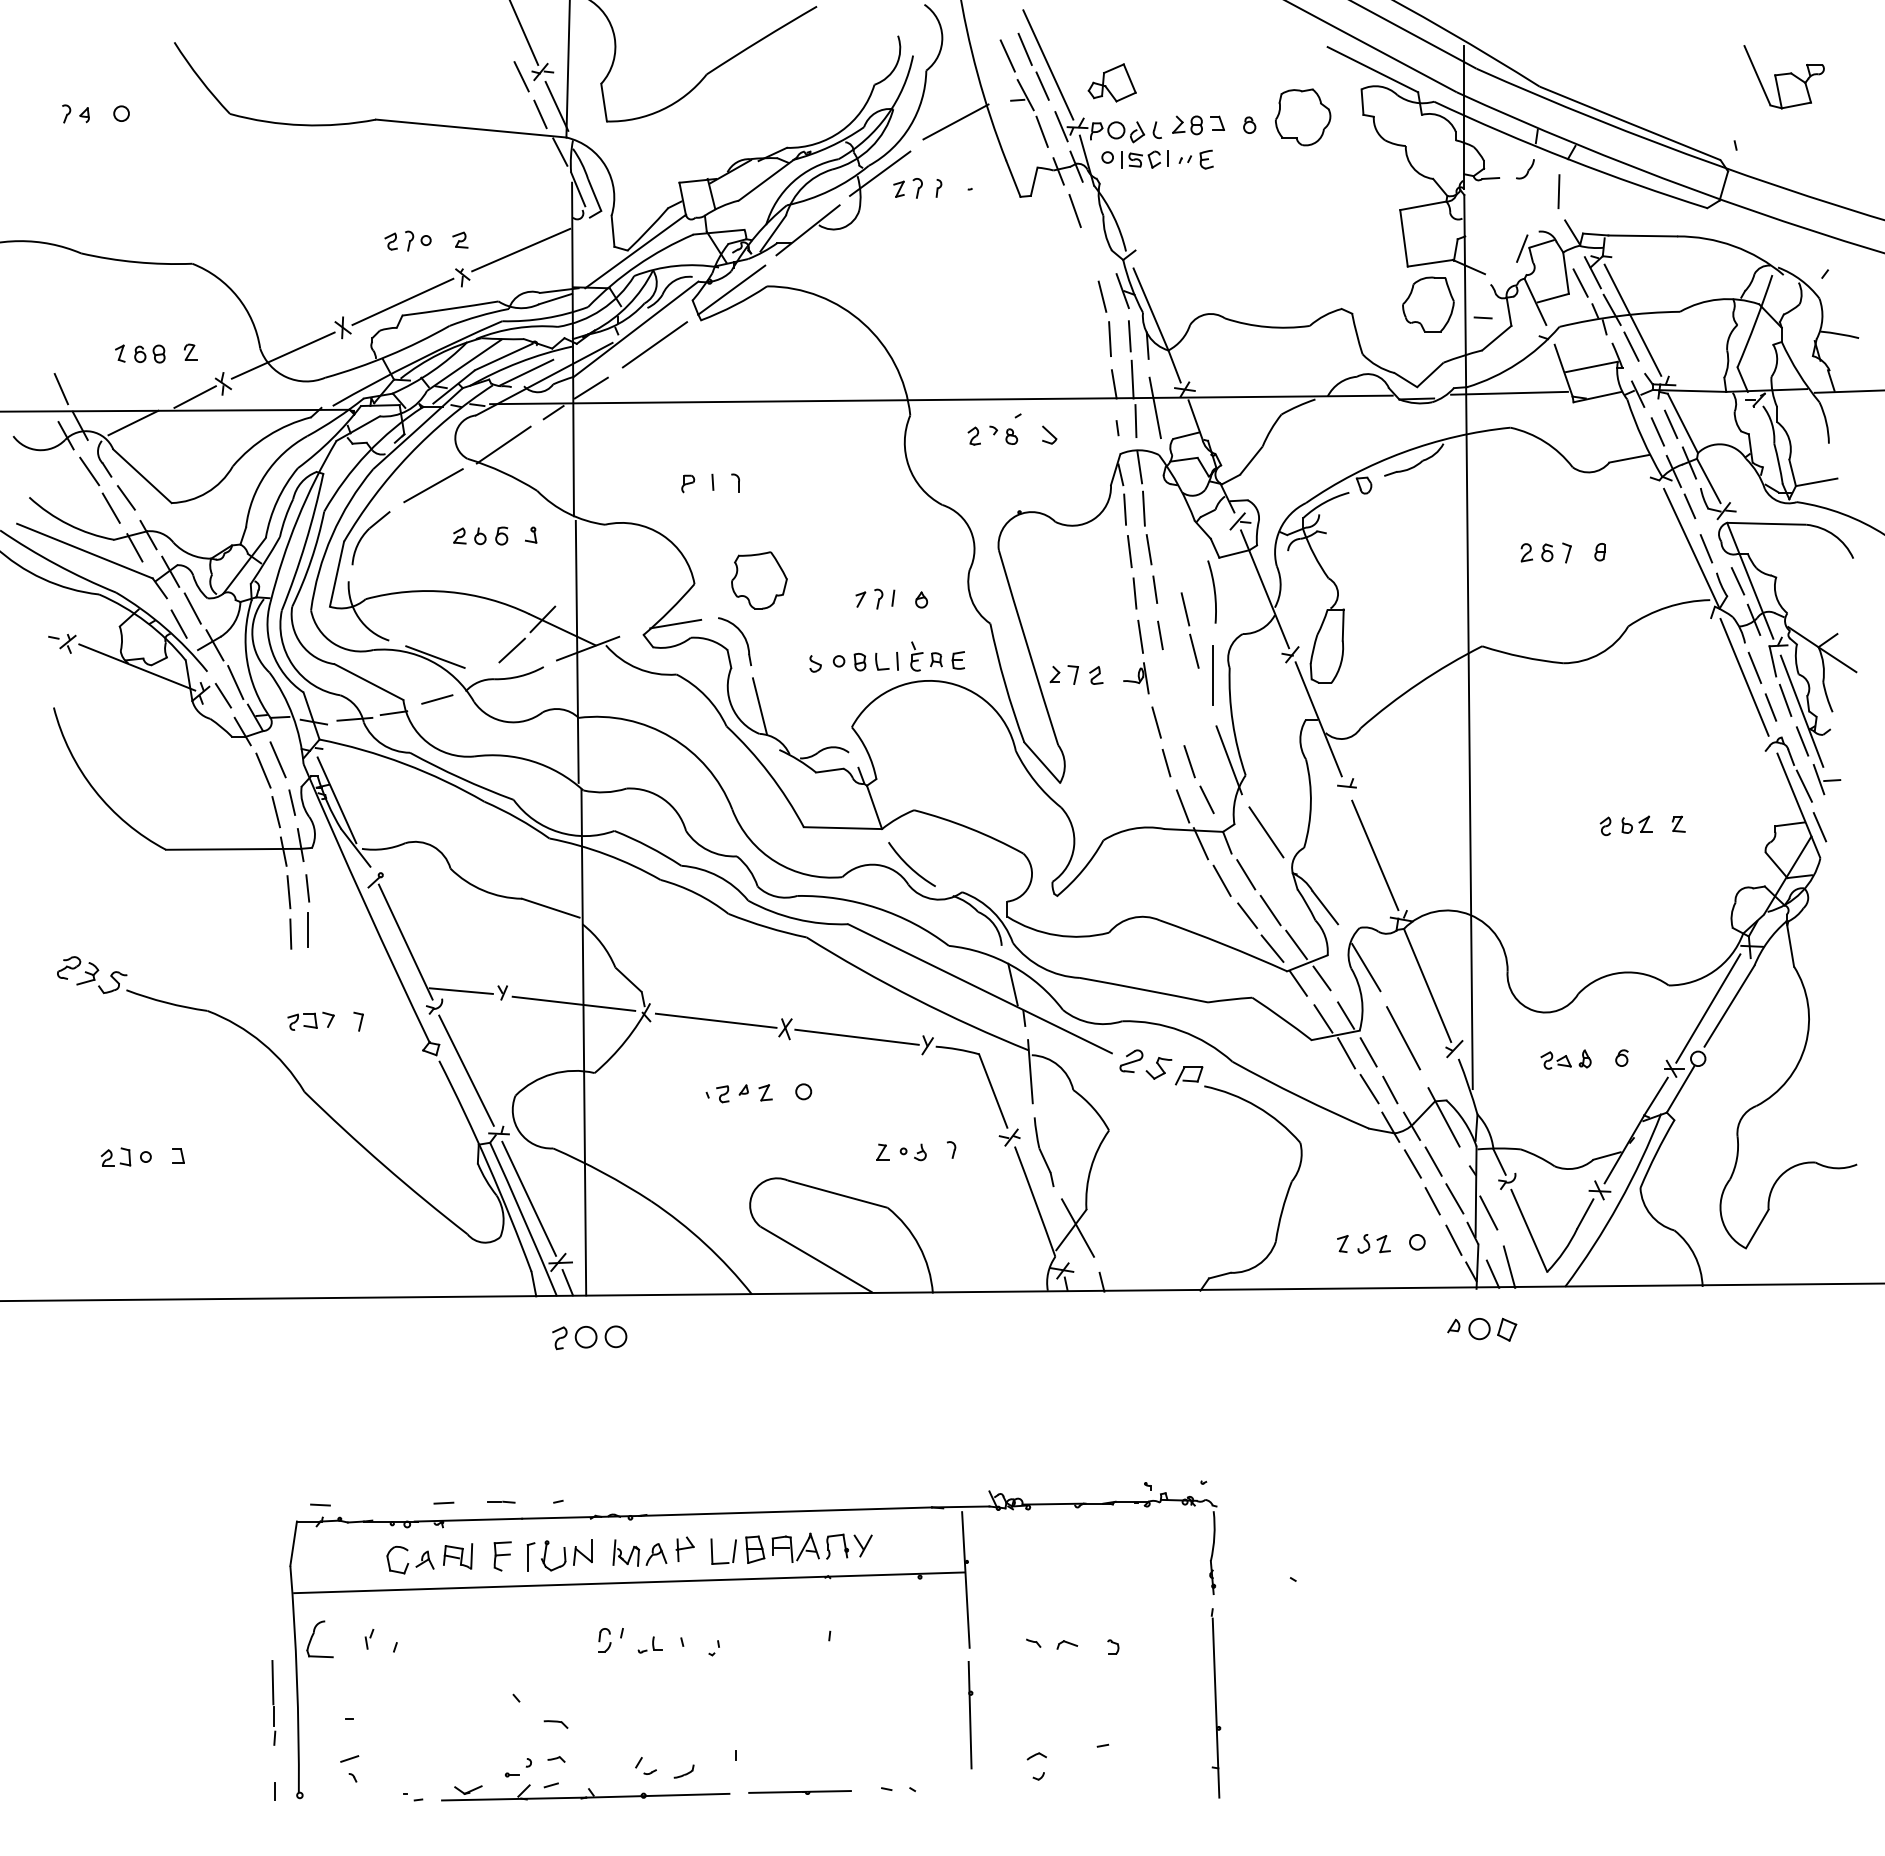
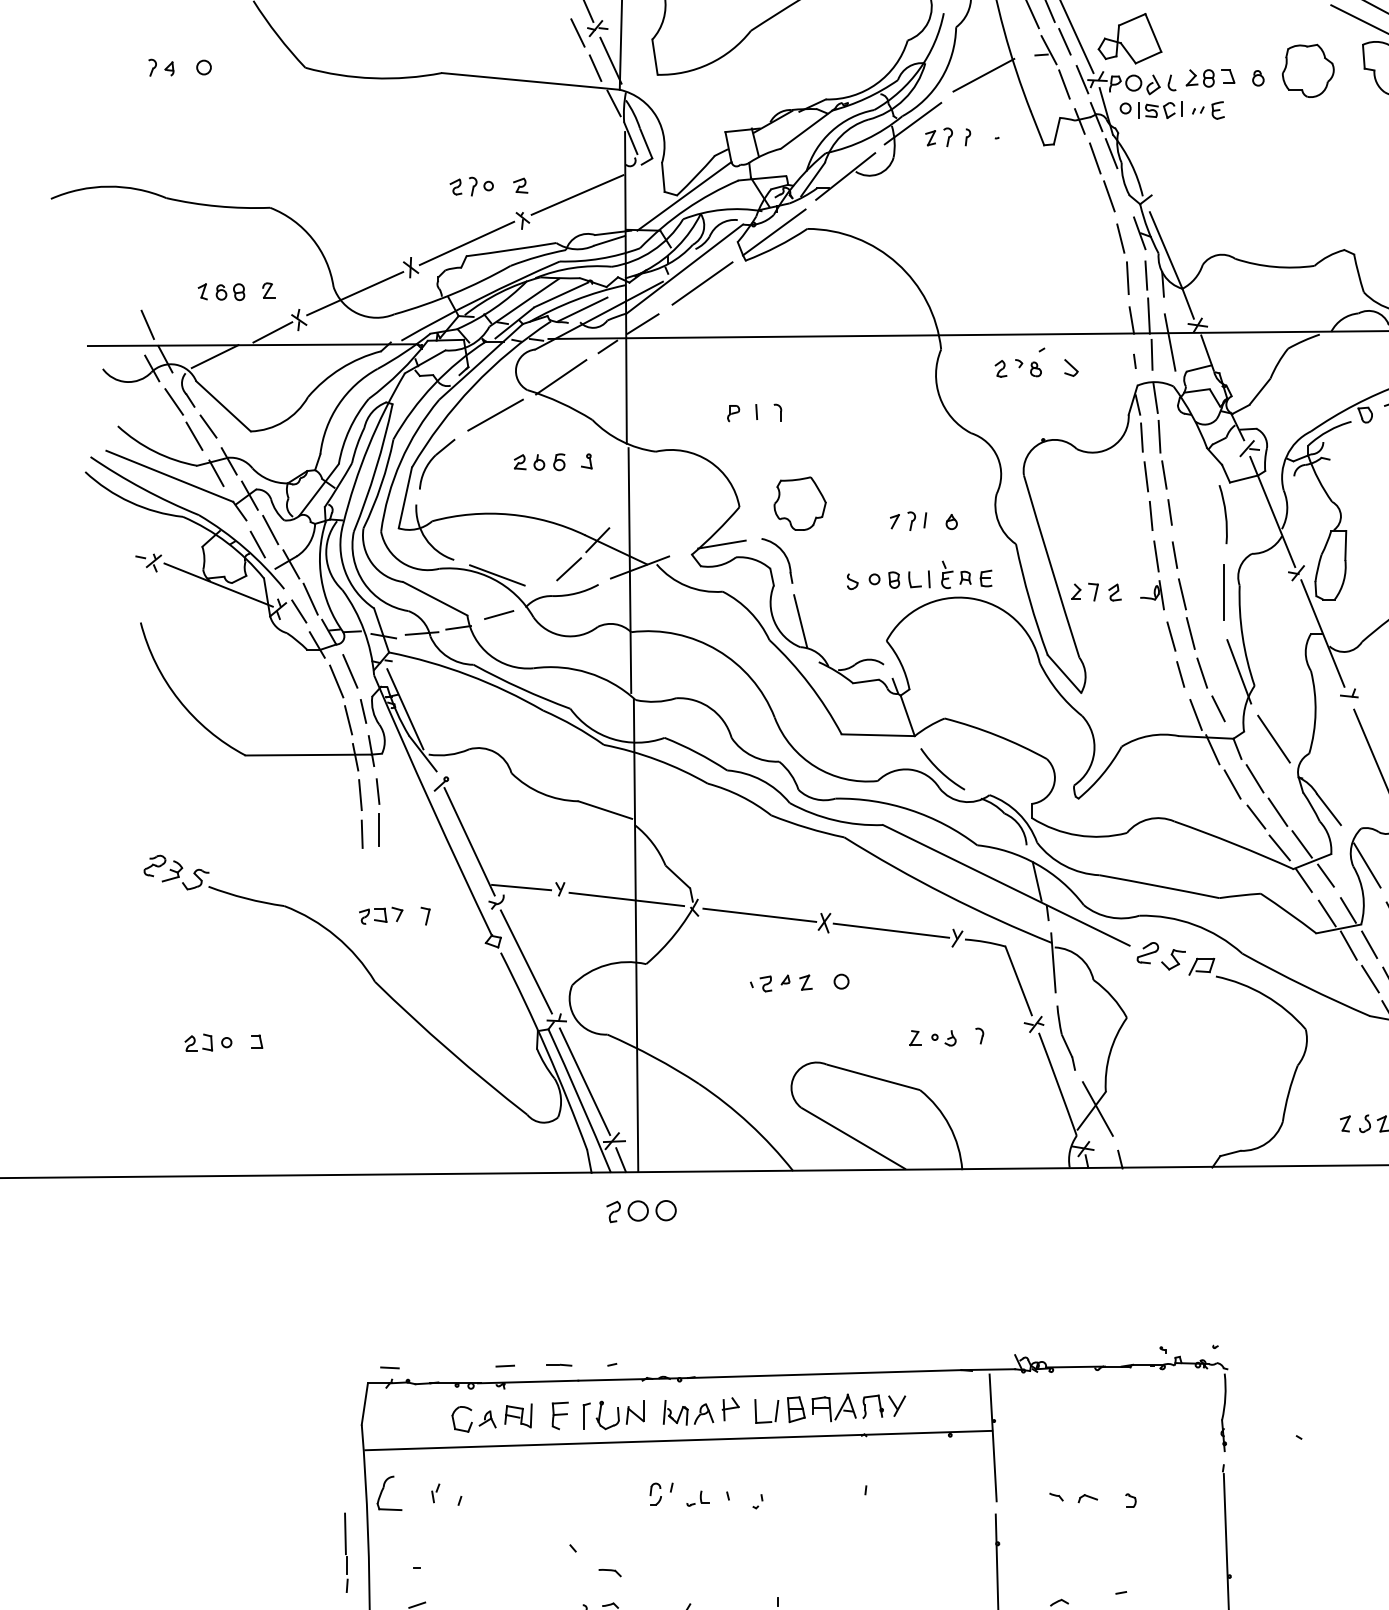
part: (1111, 82) -> (1129, 38), size x1.43
line: (1092, 205) -> (1111, 153), added
line: (1089, 251) -> (1108, 196), added
part: (1189, 630) -> (1186, 614), moved

